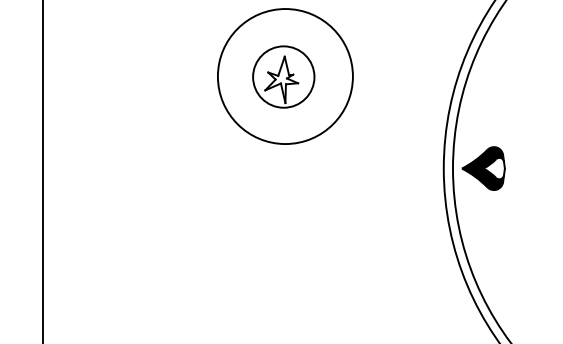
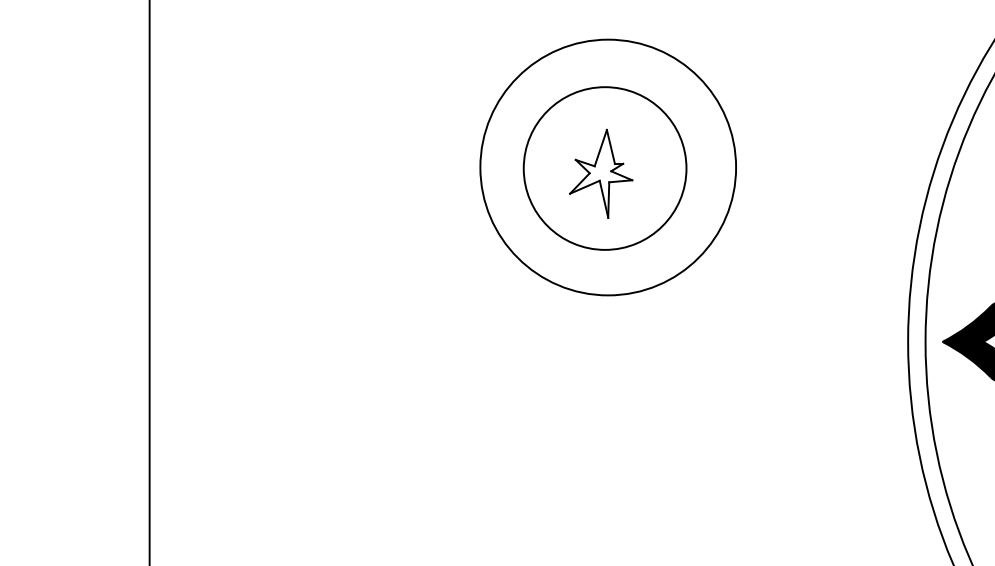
circle: (283, 76) -> (604, 167), size x1.4

